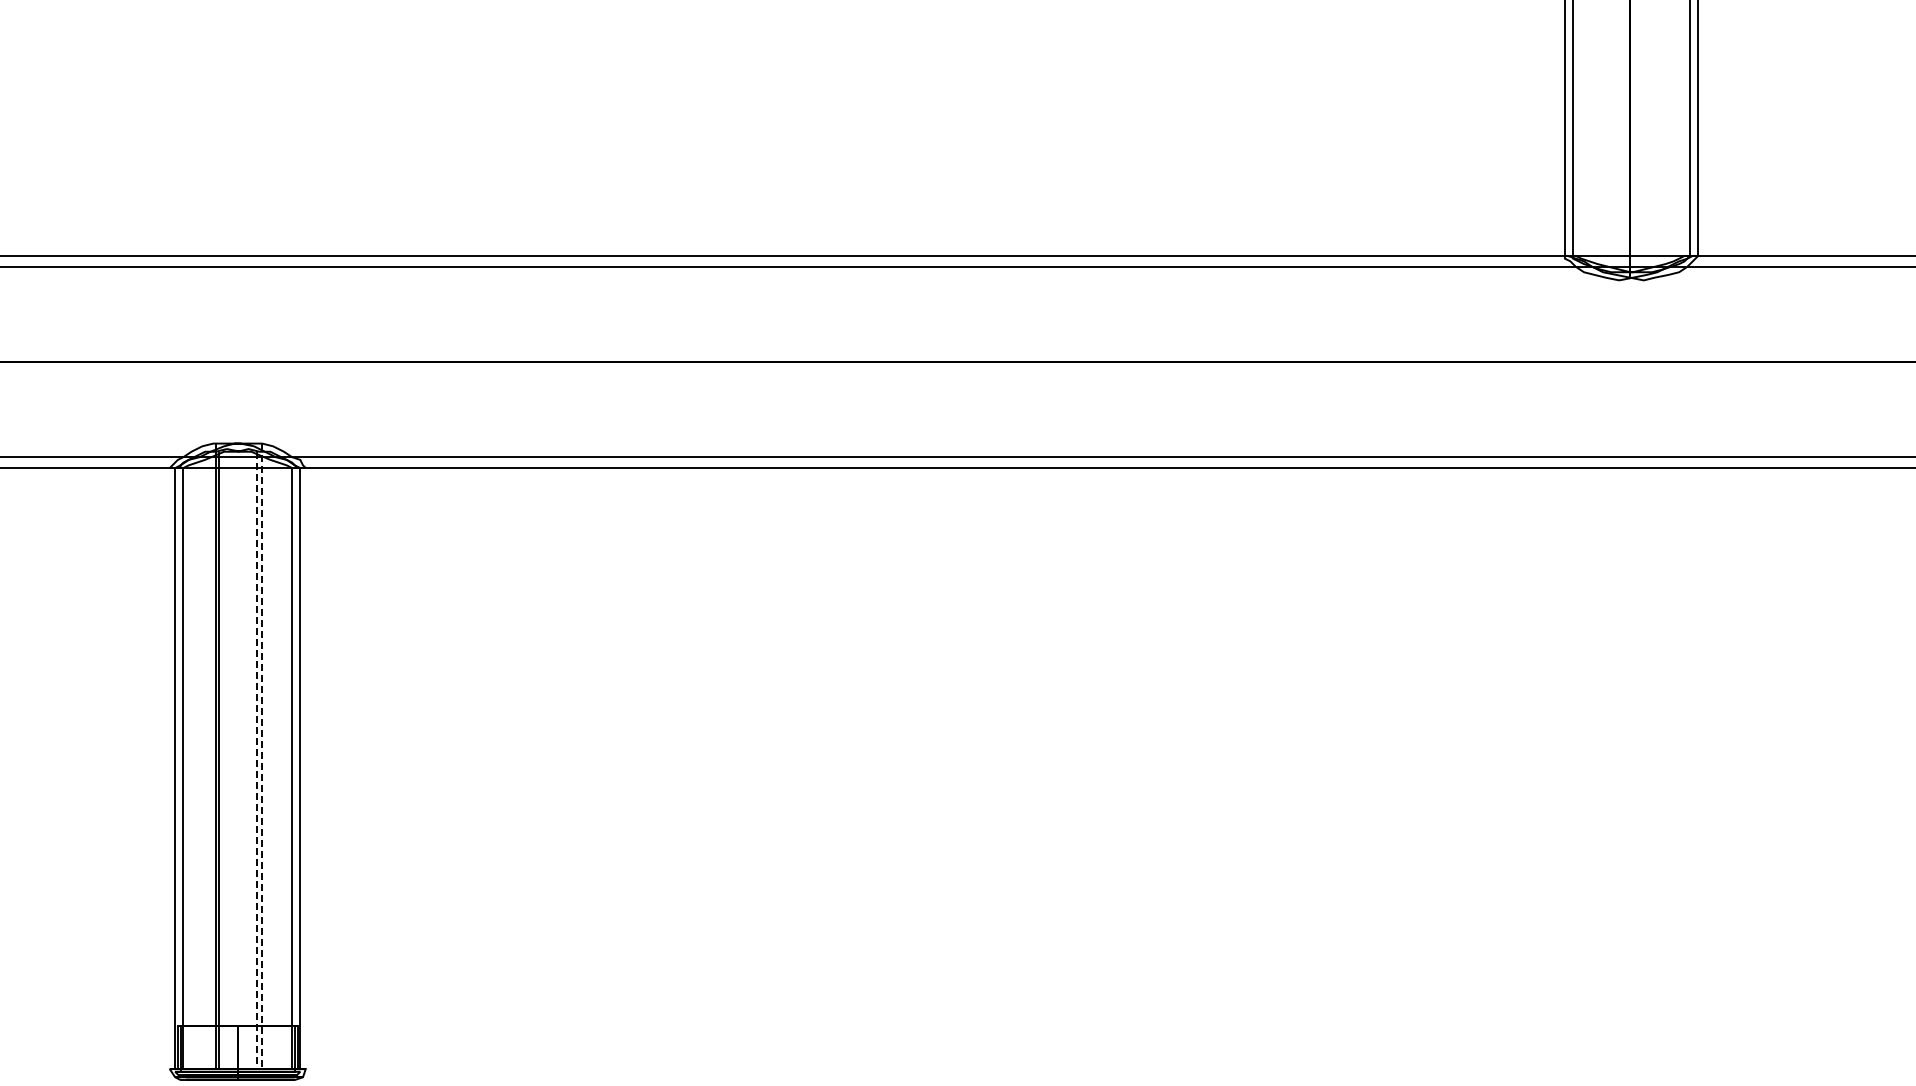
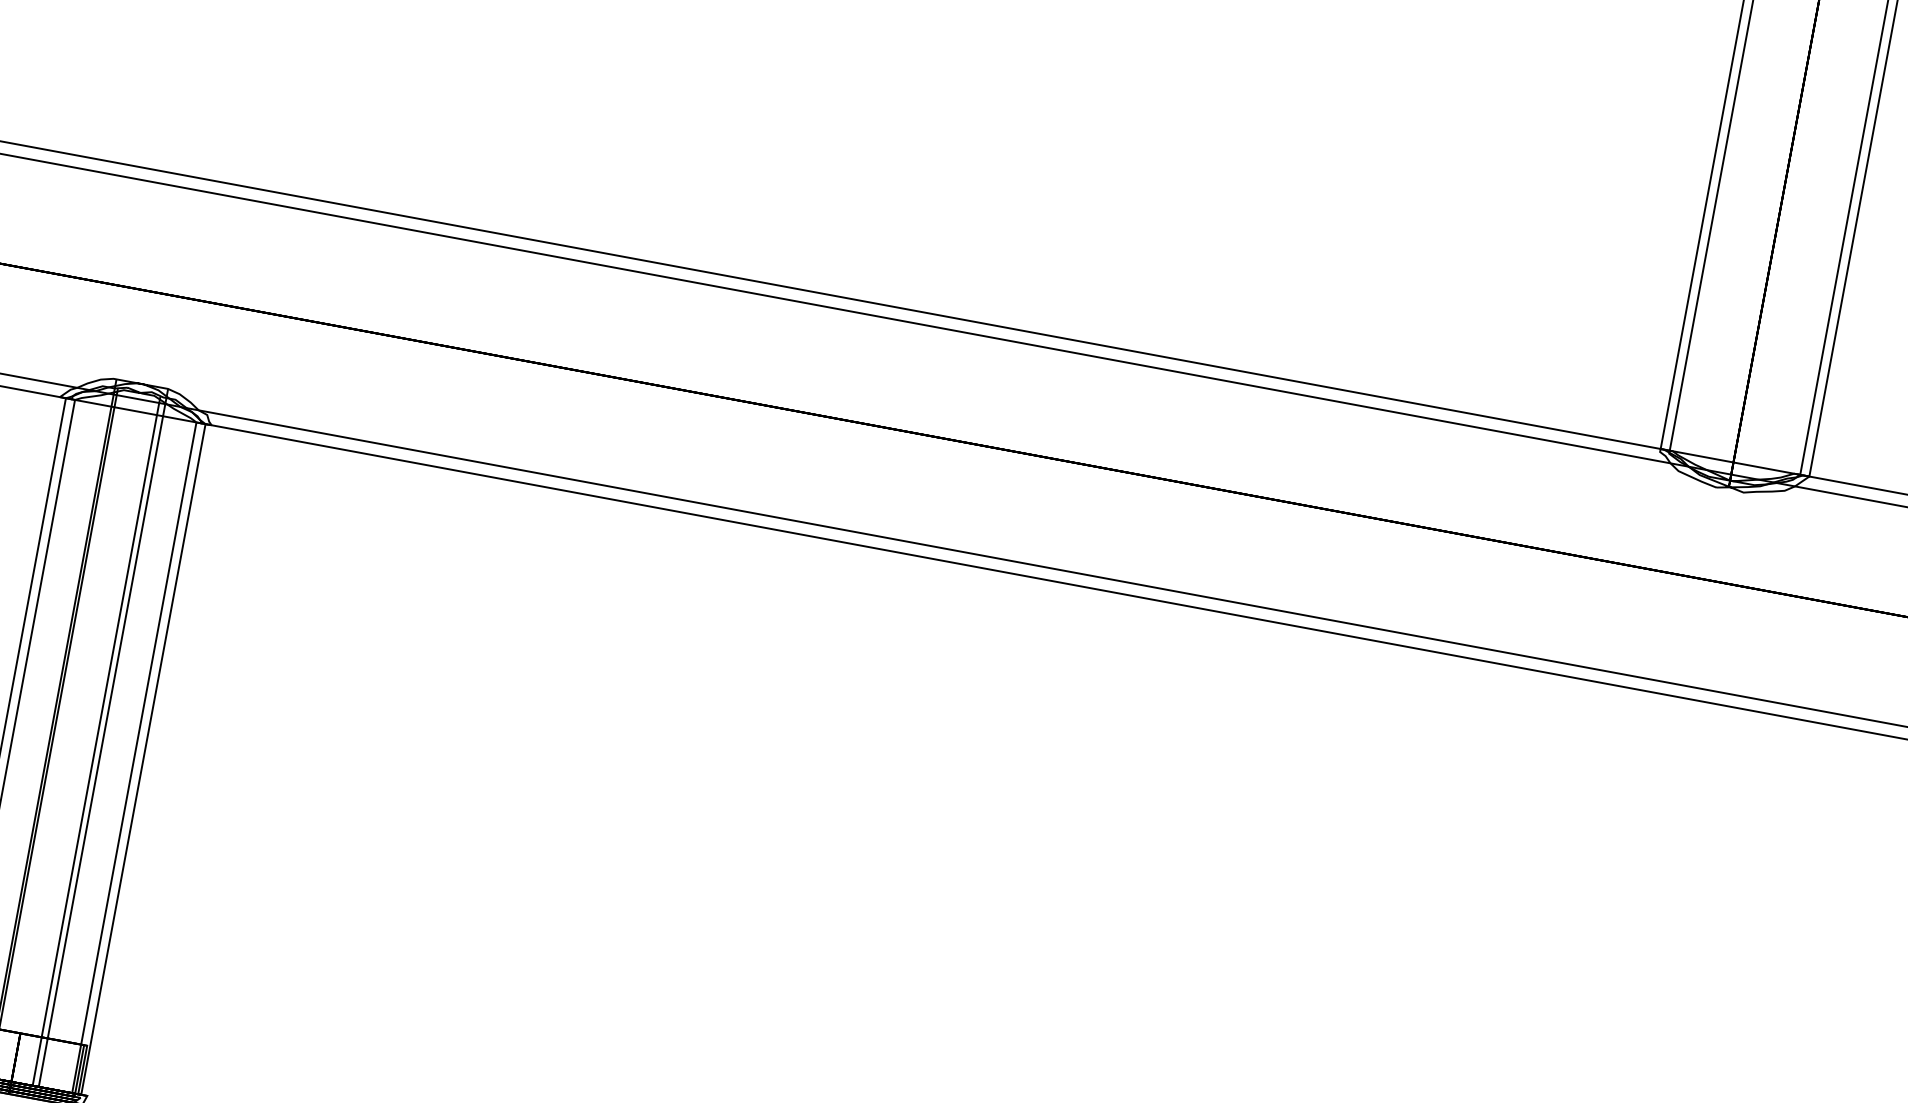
line: (262, 756) -> (103, 738), dashed -> solid
line: (256, 760) -> (96, 741), dashed -> solid

